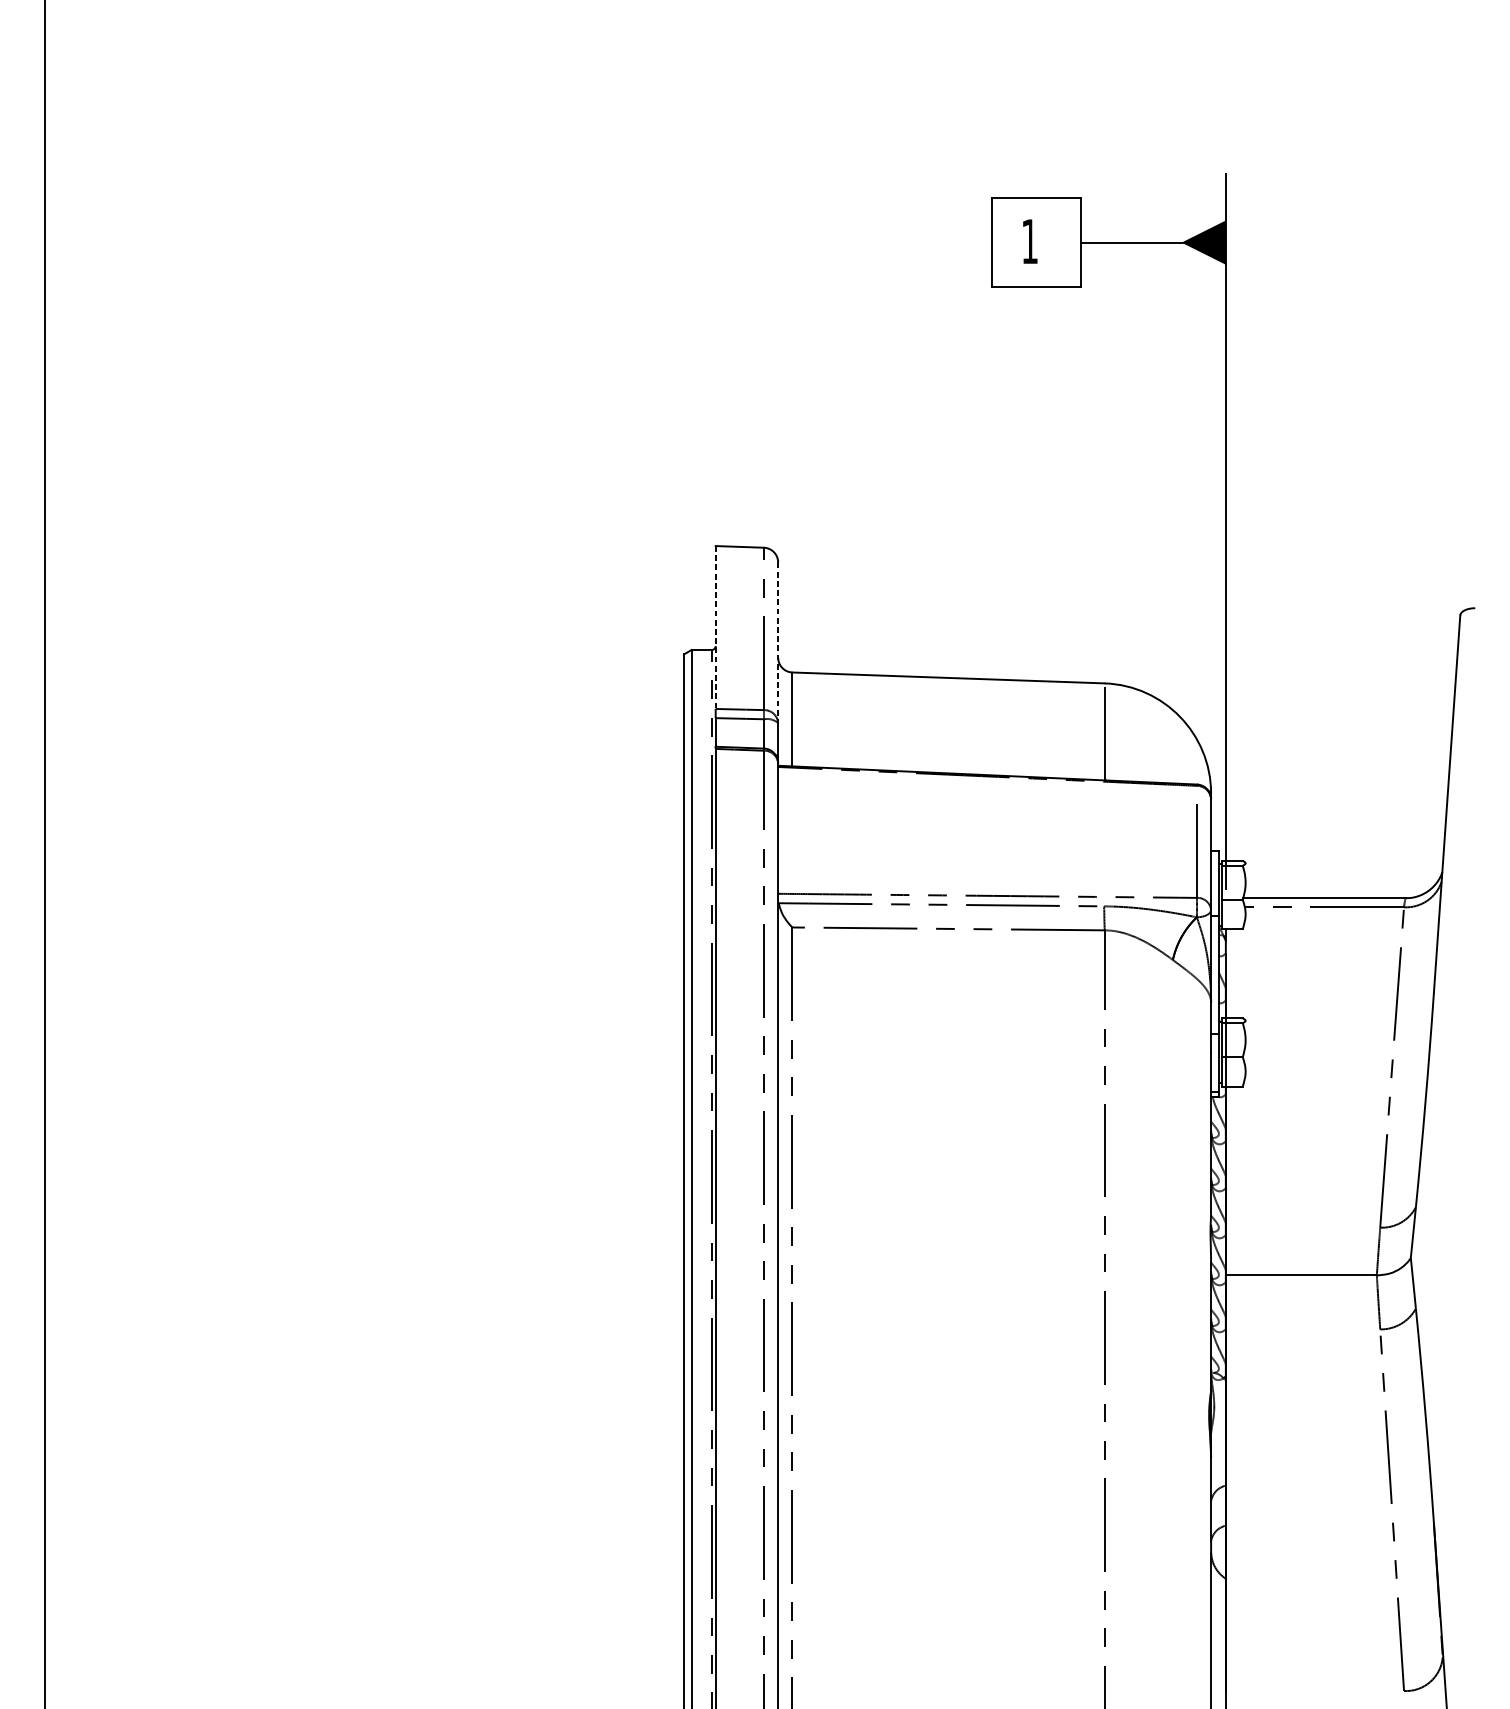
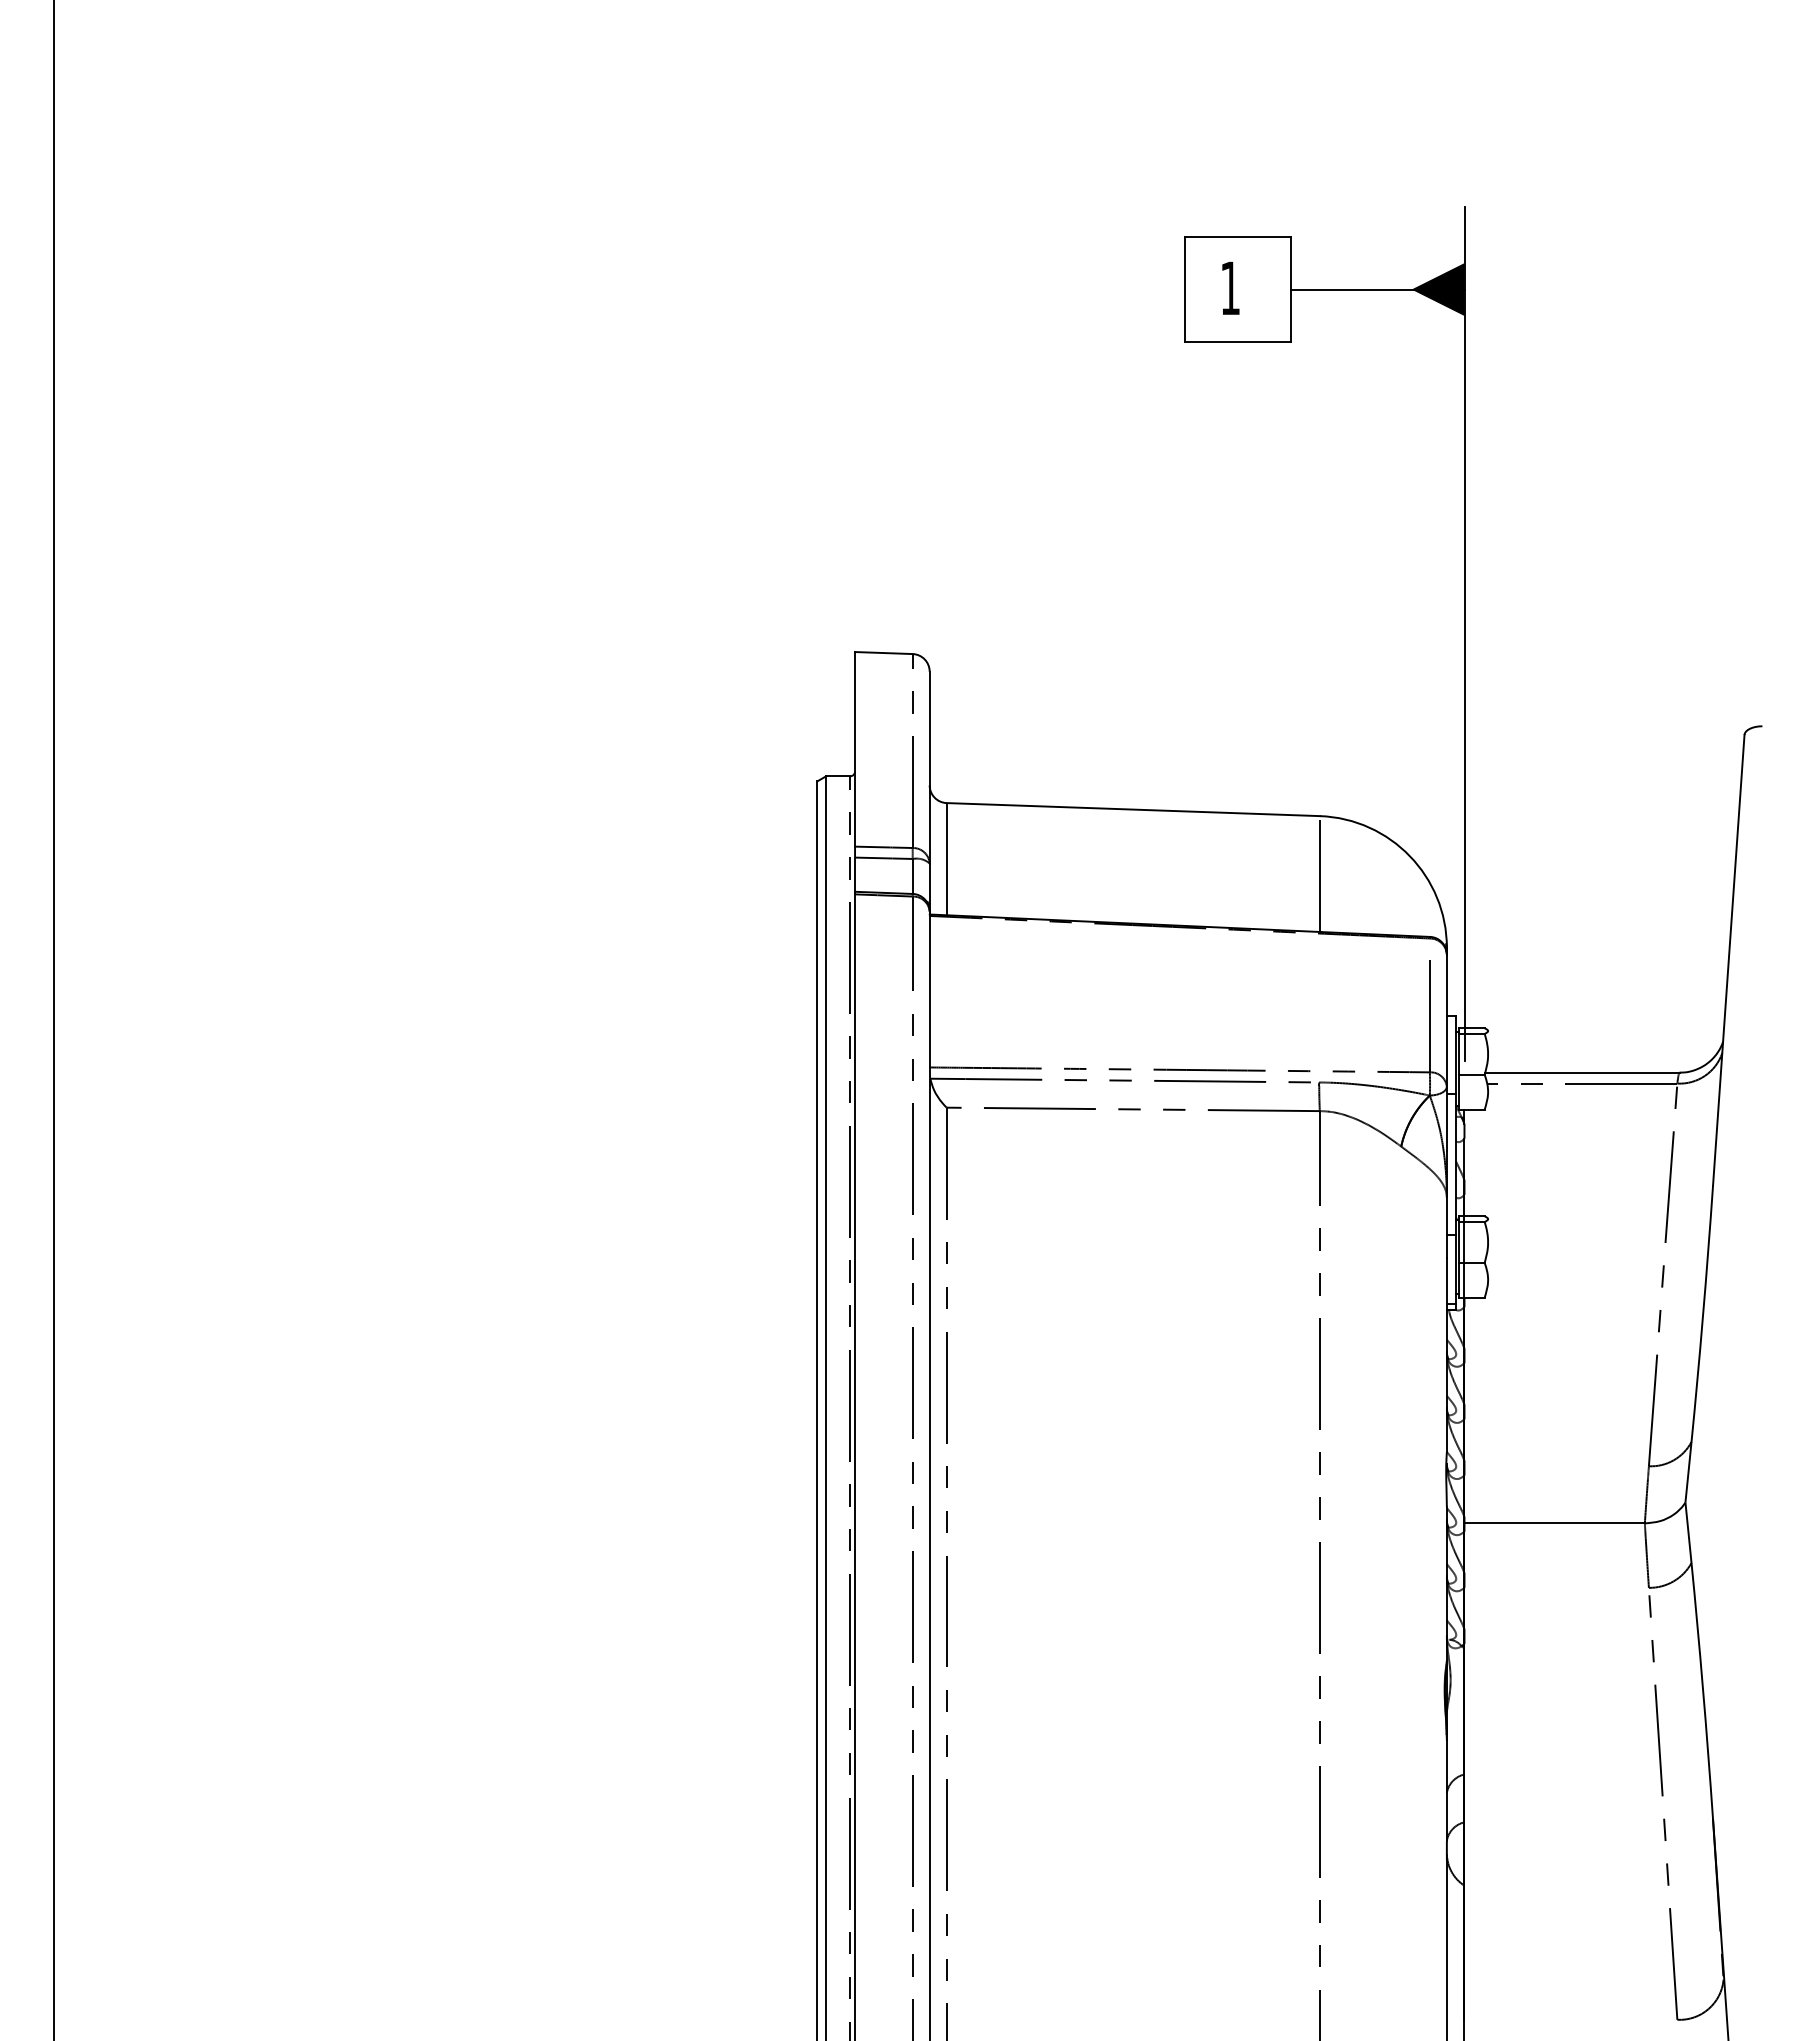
line: (716, 627) -> (855, 749), dashed -> solid
line: (778, 642) -> (929, 767), dashed -> solid

